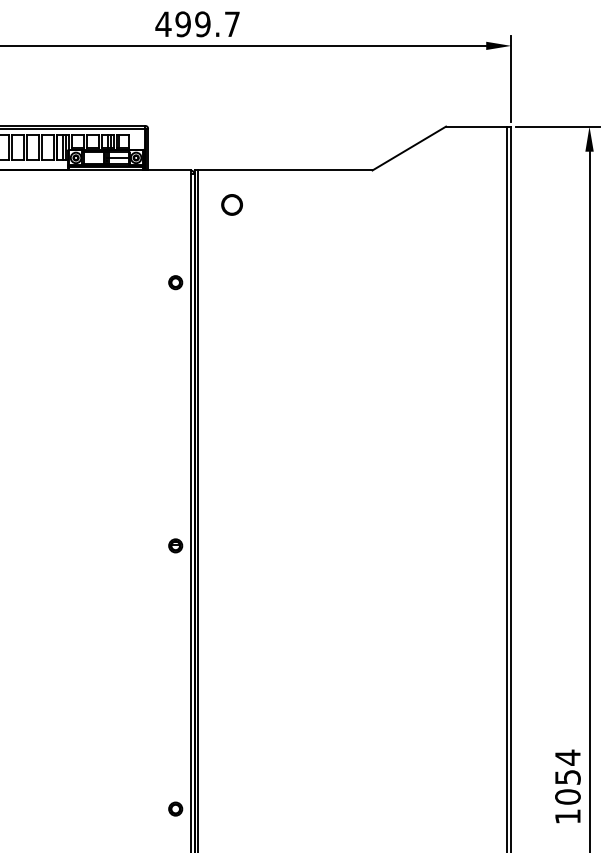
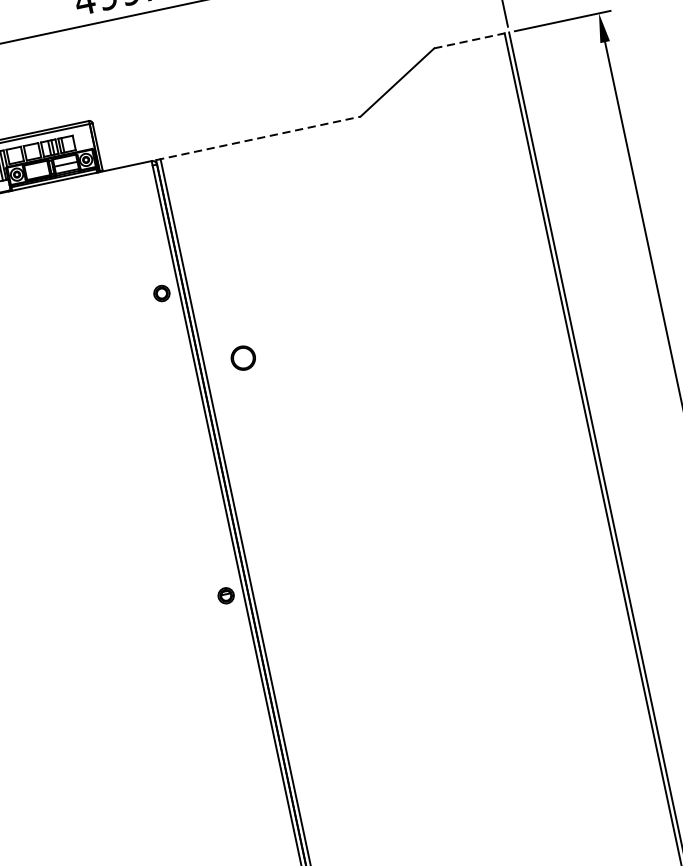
line: (478, 126) -> (471, 40), solid -> dashed
line: (283, 170) -> (258, 138), solid -> dashed
circle: (231, 204) -> (242, 357), moved

